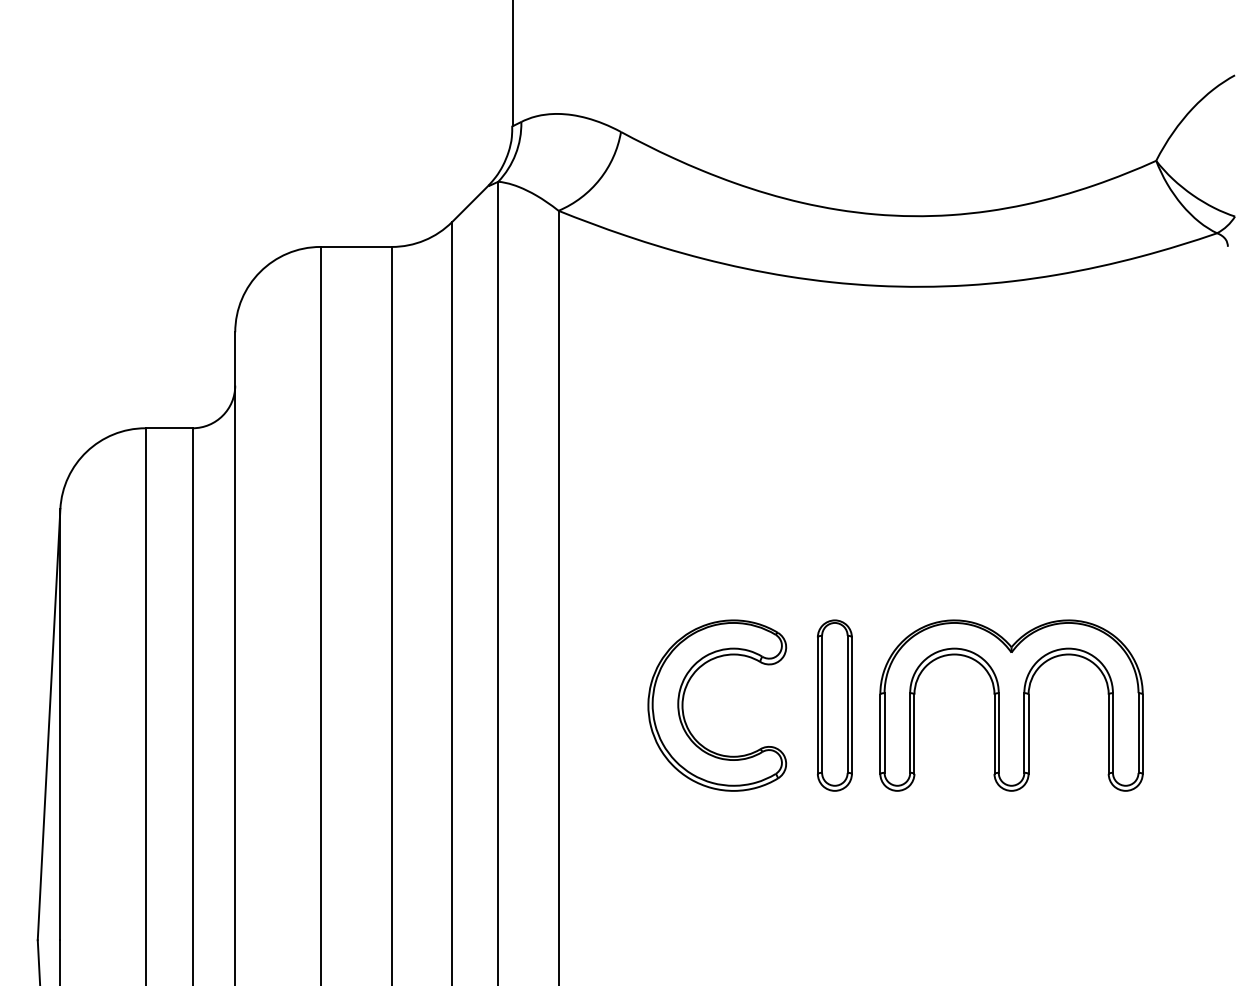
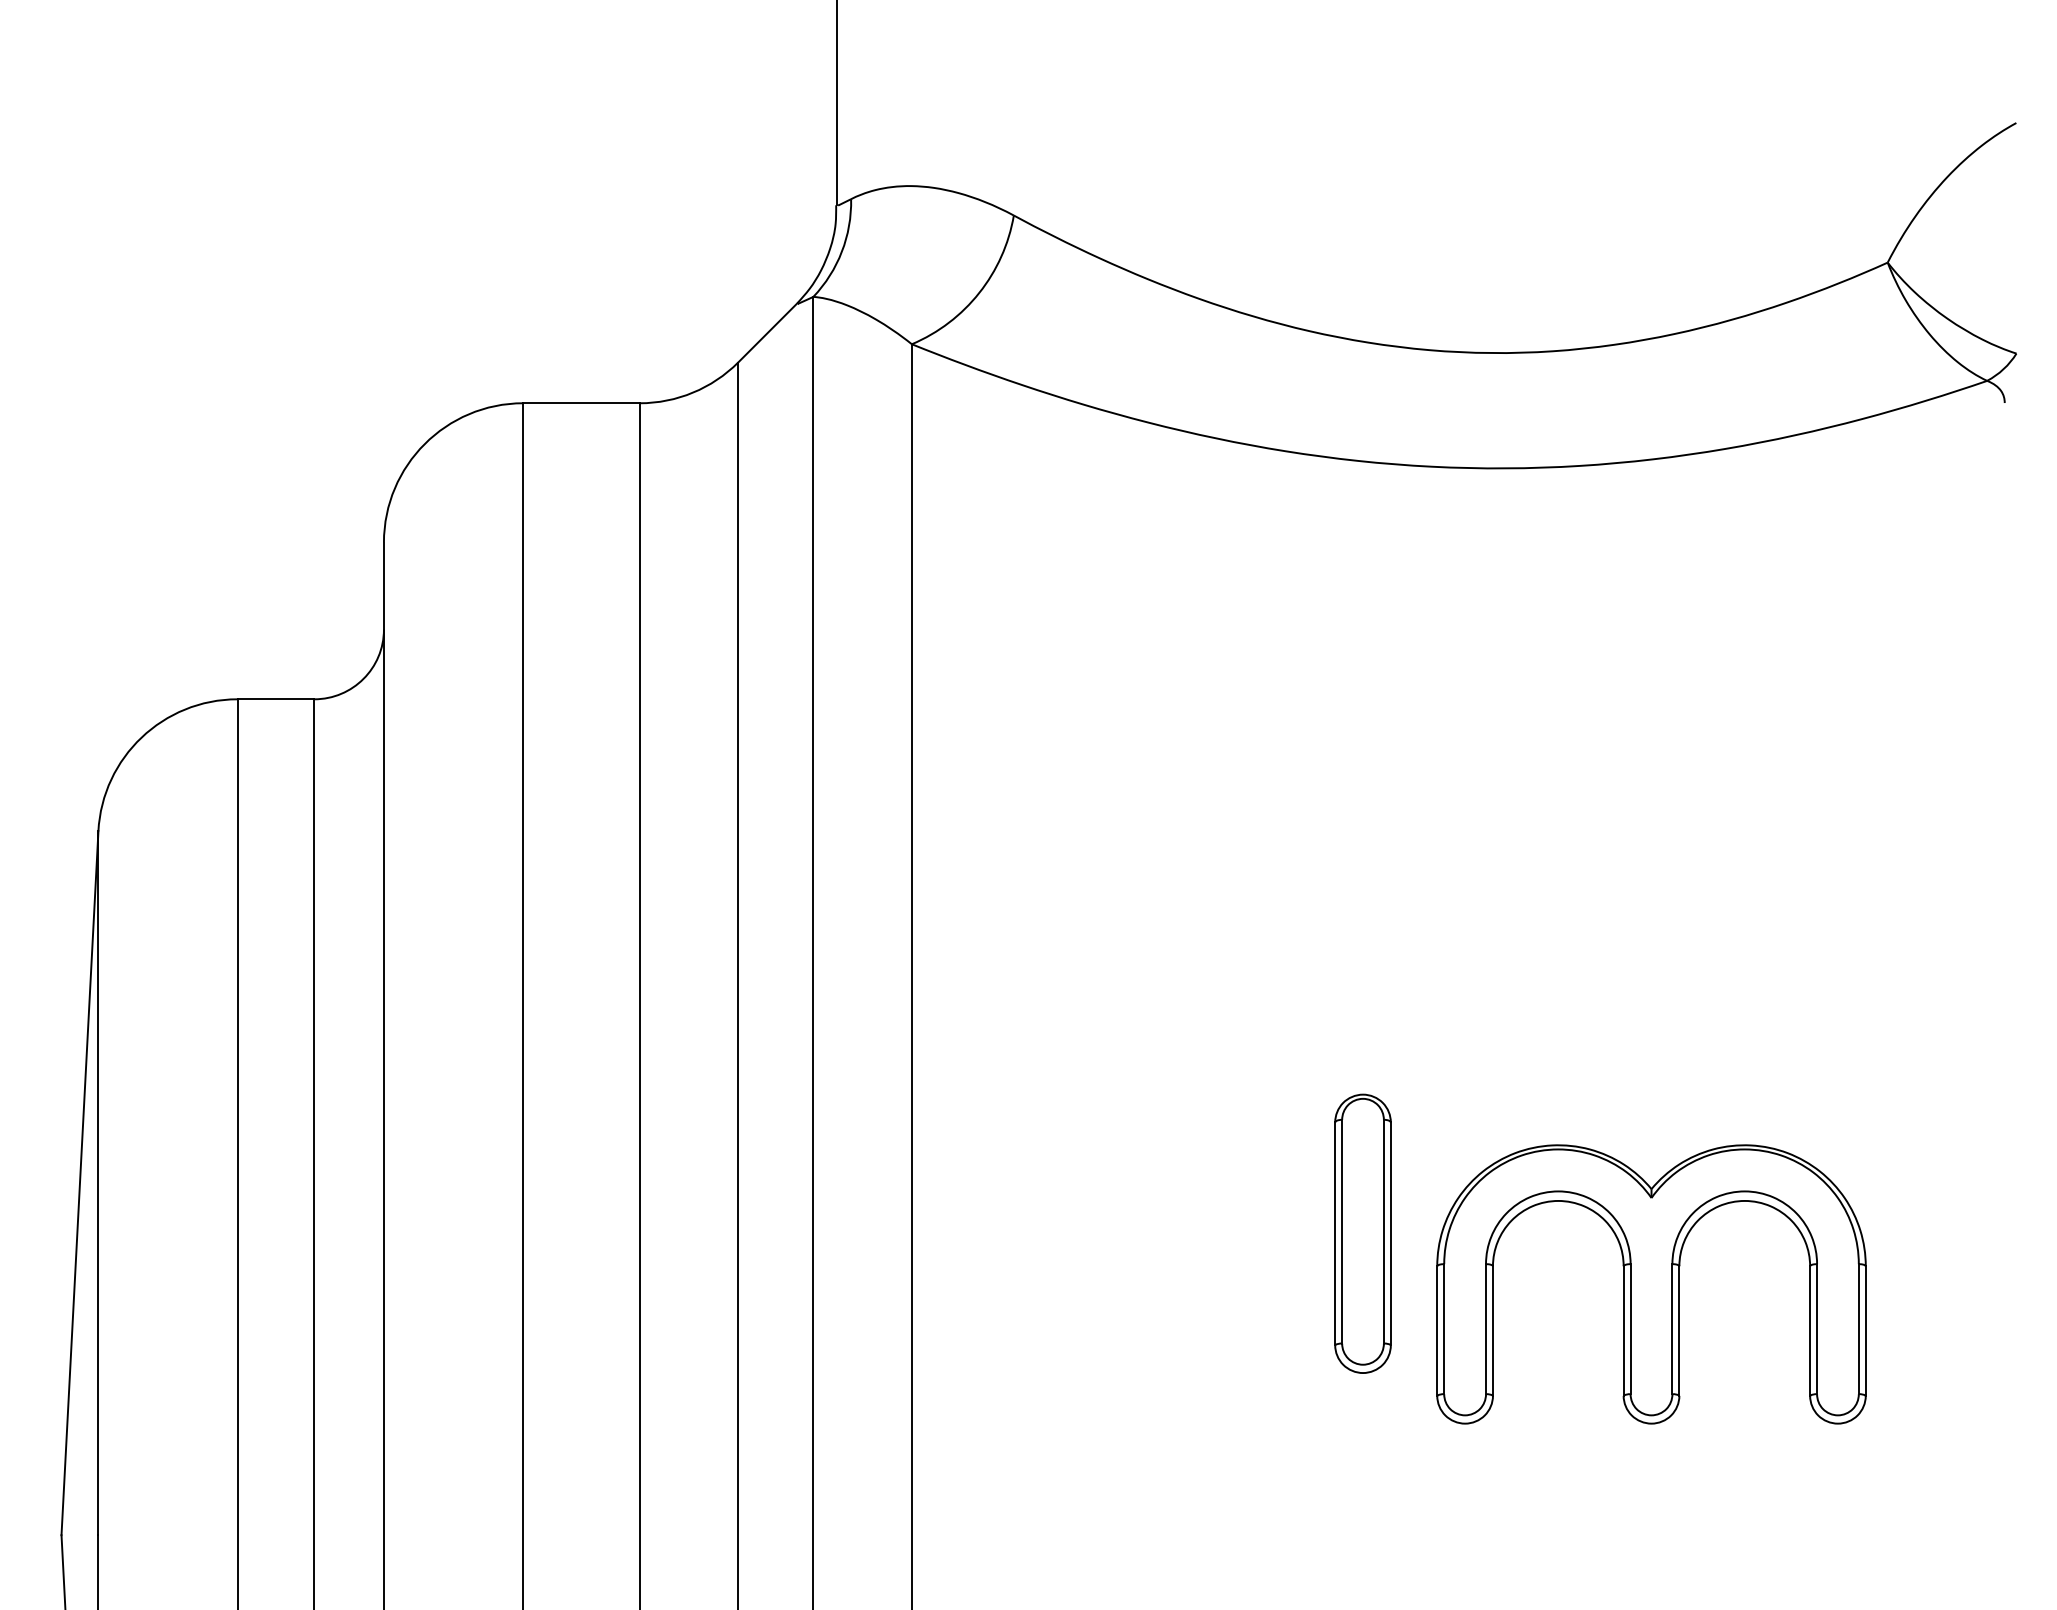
part: (684, 697) -> (1117, 1138), removed
part: (834, 705) -> (1362, 1233), moved
part: (1011, 705) -> (1651, 1284), moved

